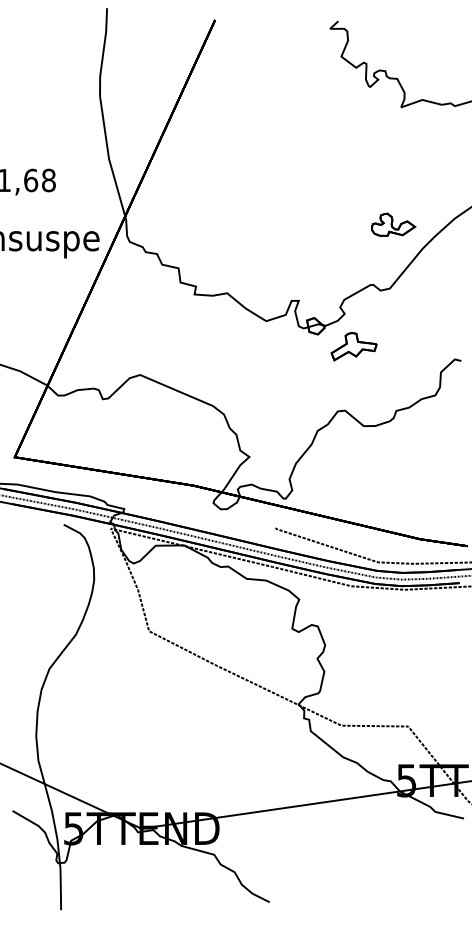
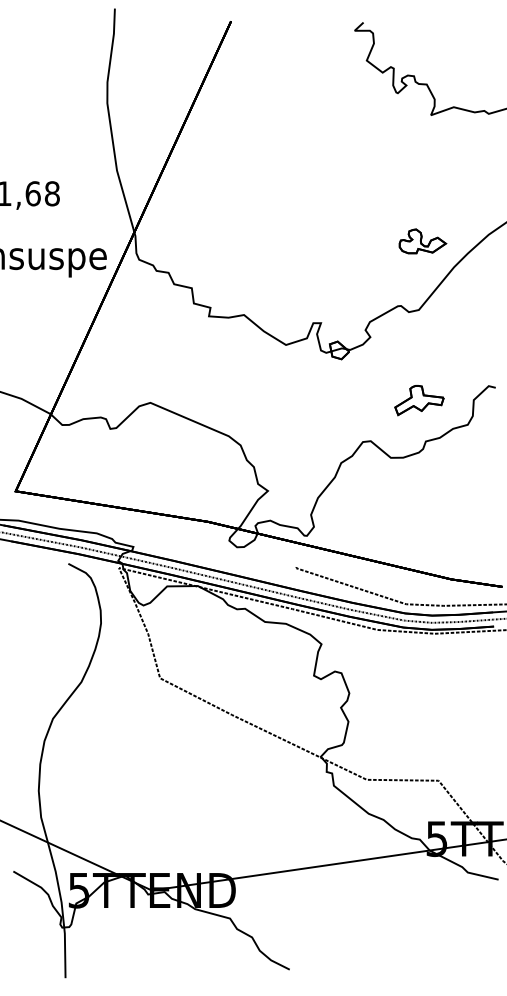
part: (354, 346) -> (419, 400), moved

